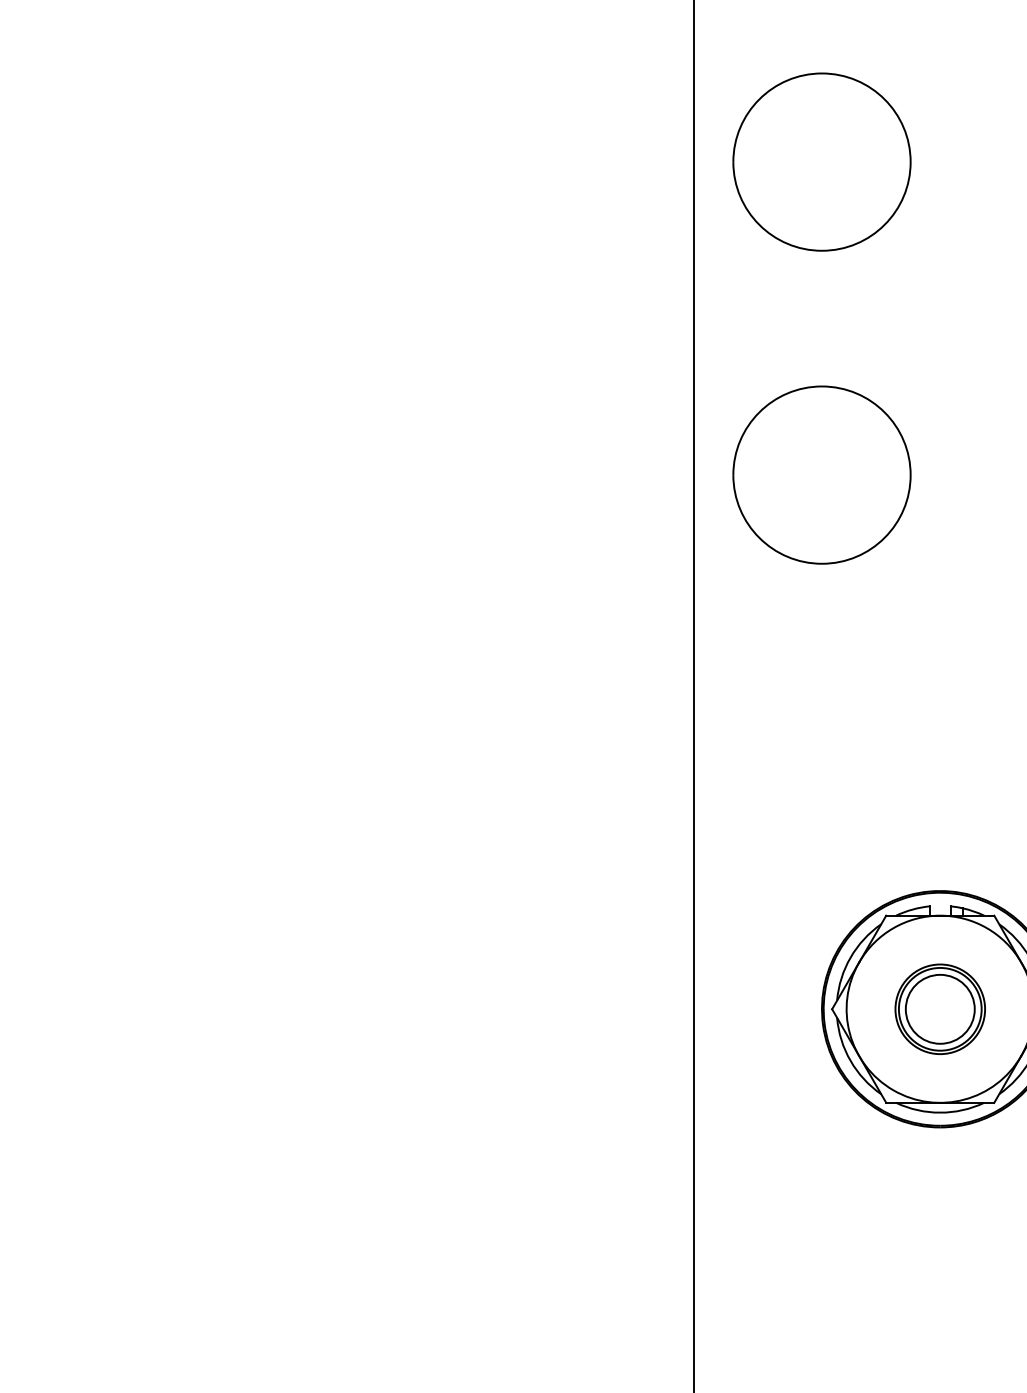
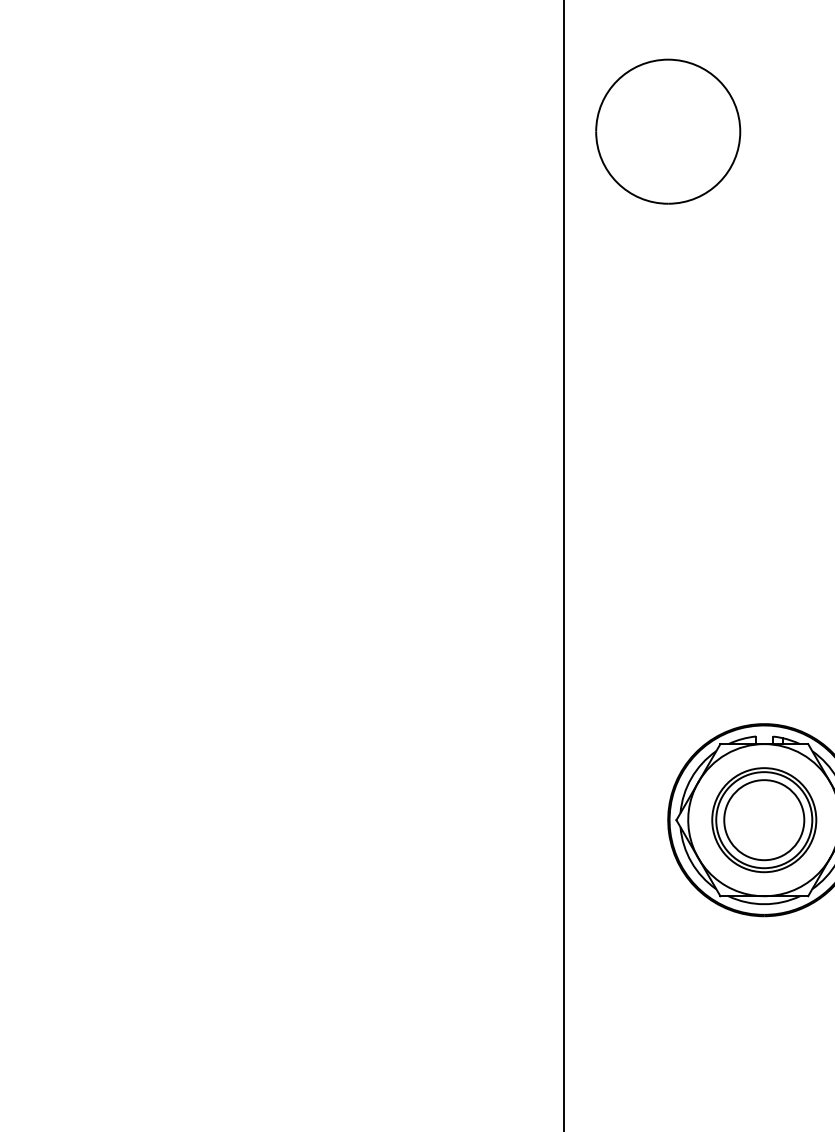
part: (821, 474) -> (667, 385), removed
part: (940, 1009) -> (764, 820), size x1.43

